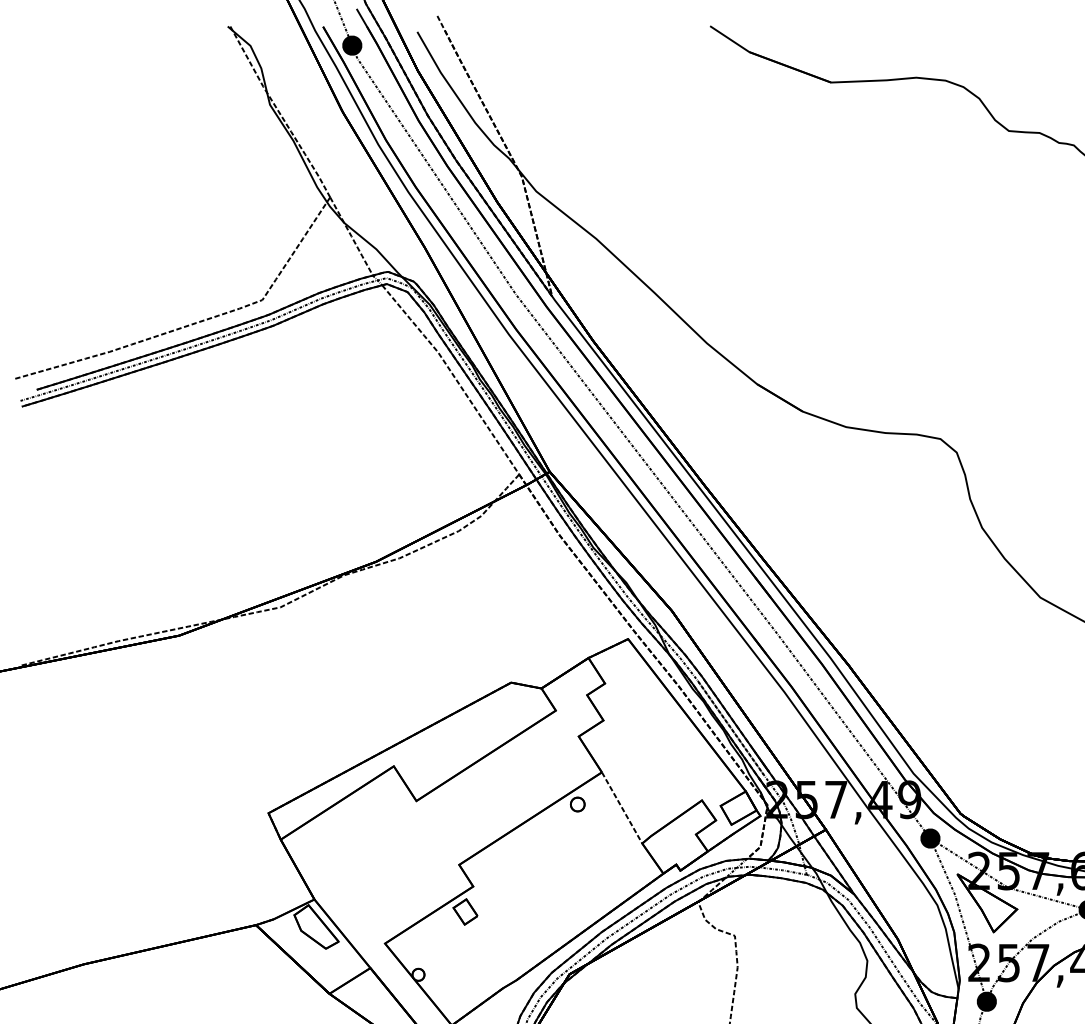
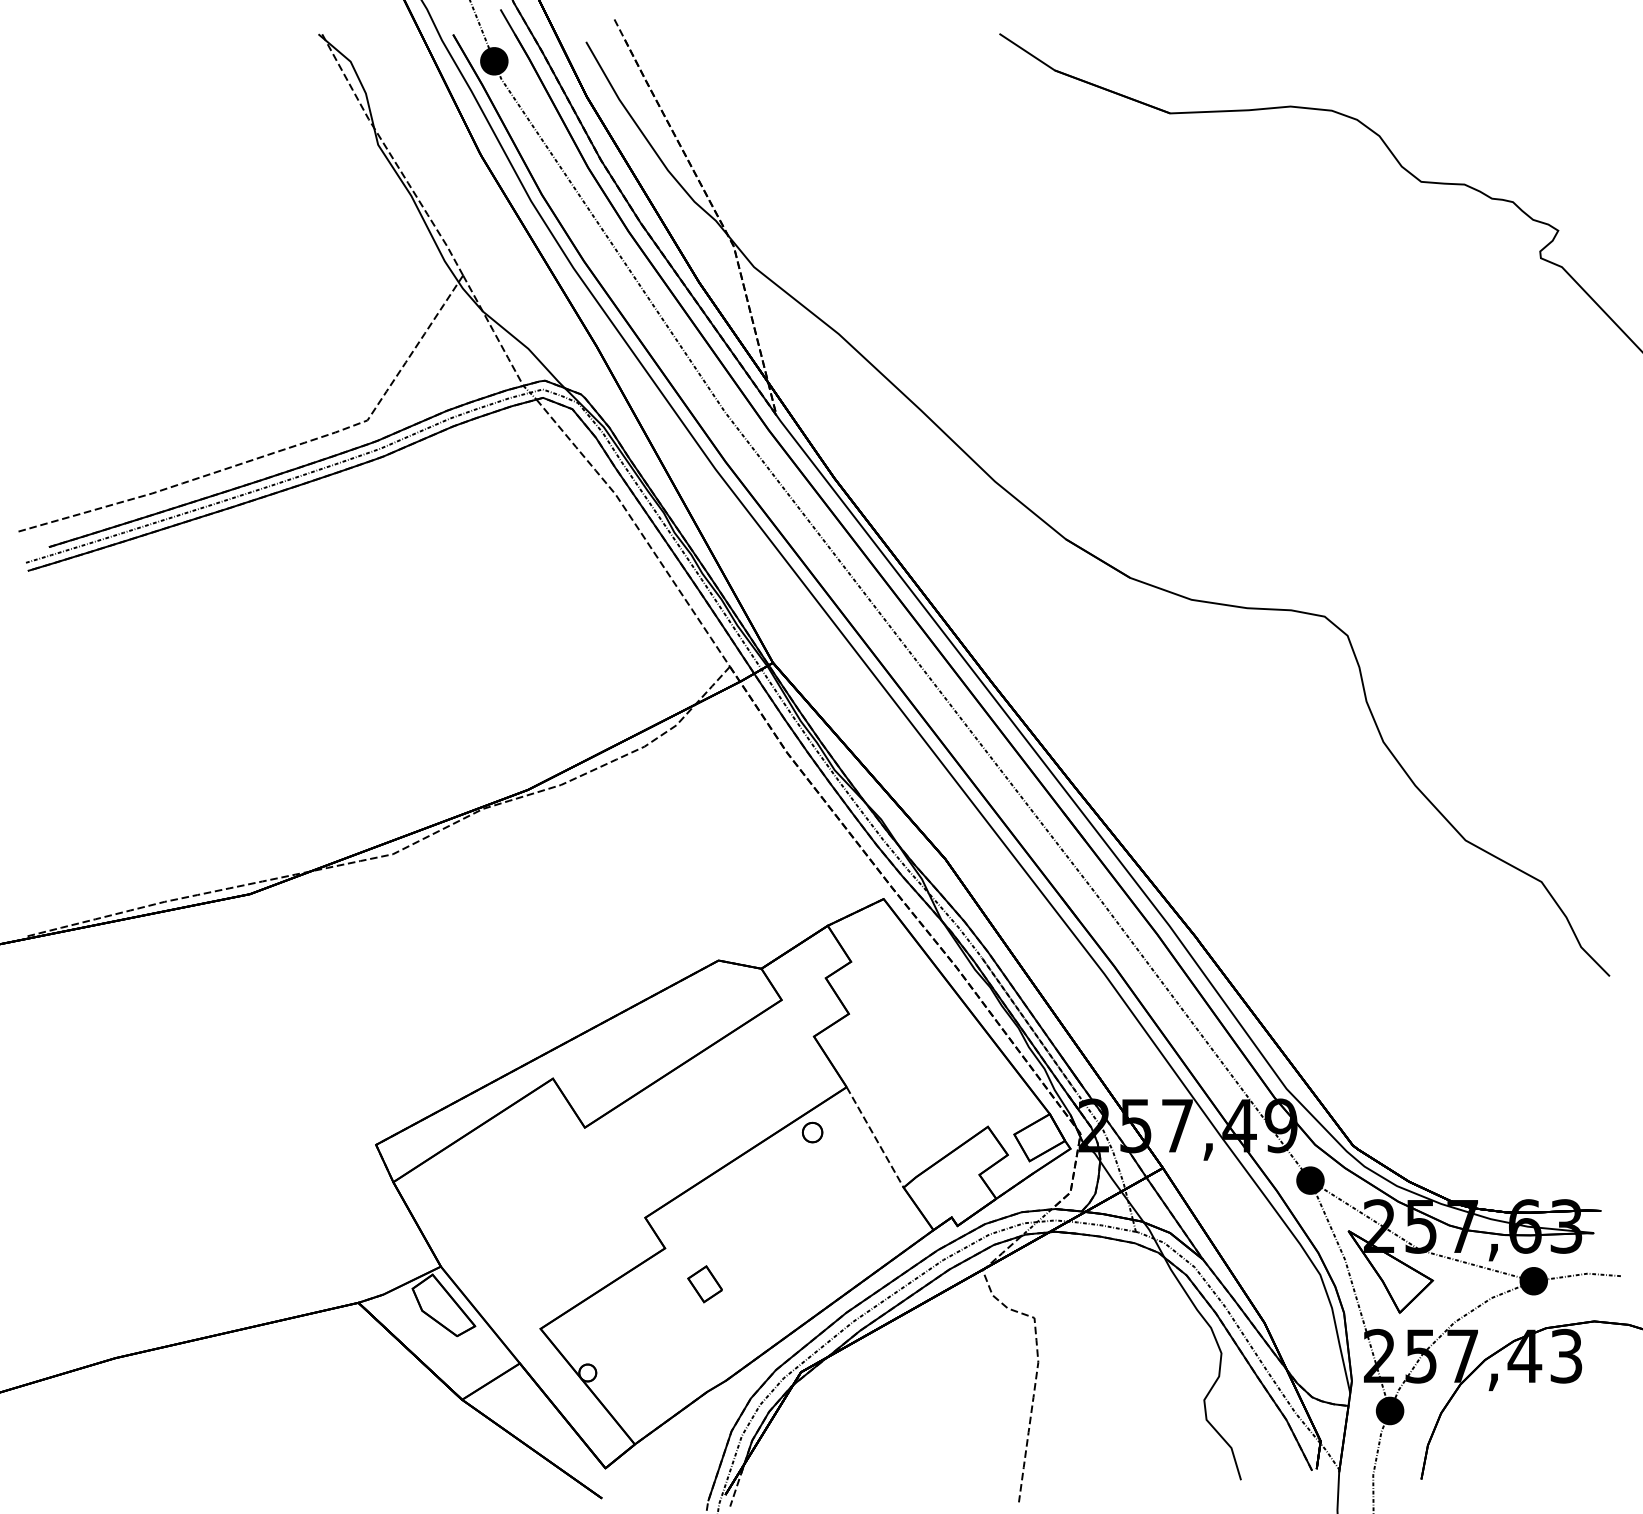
part: (465, 912) -> (704, 1284), moved

